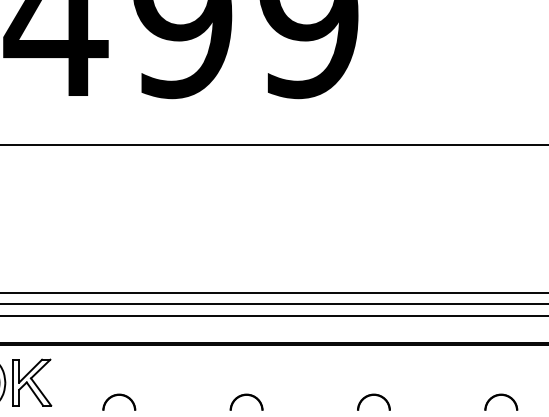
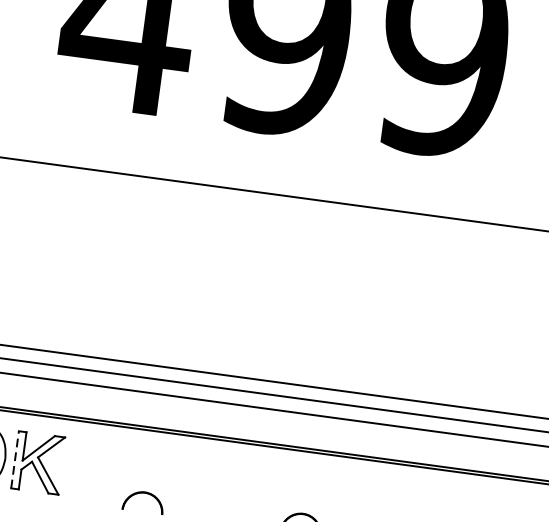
line: (13, 382) -> (15, 459), solid -> dashed

